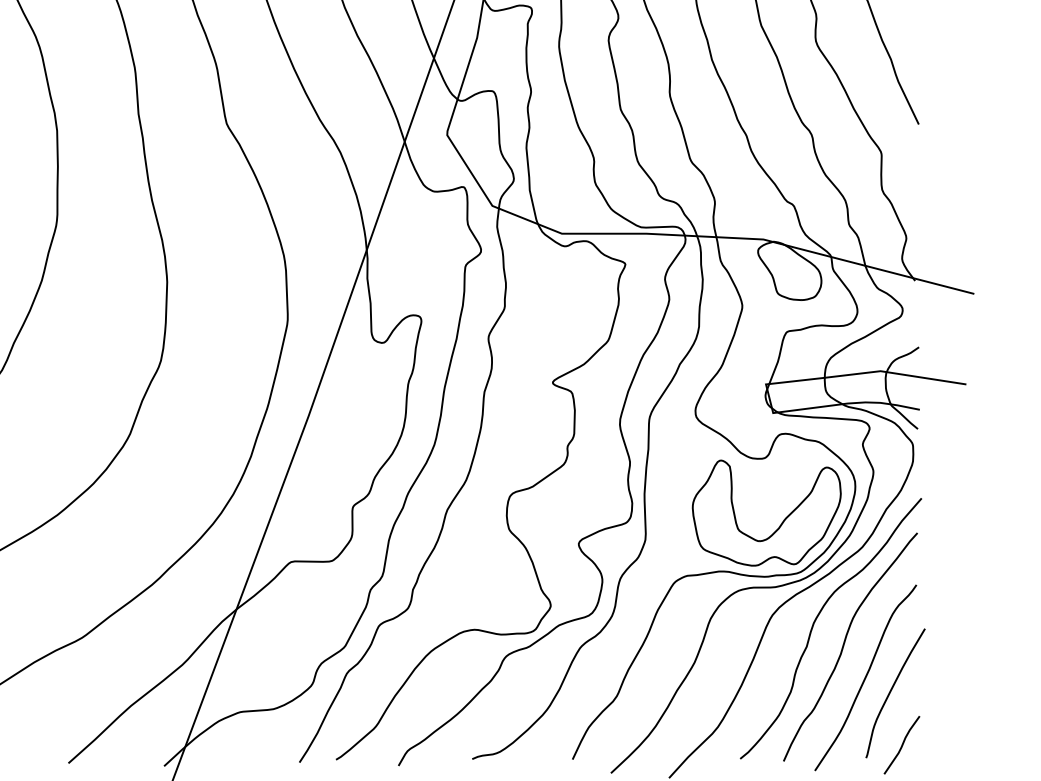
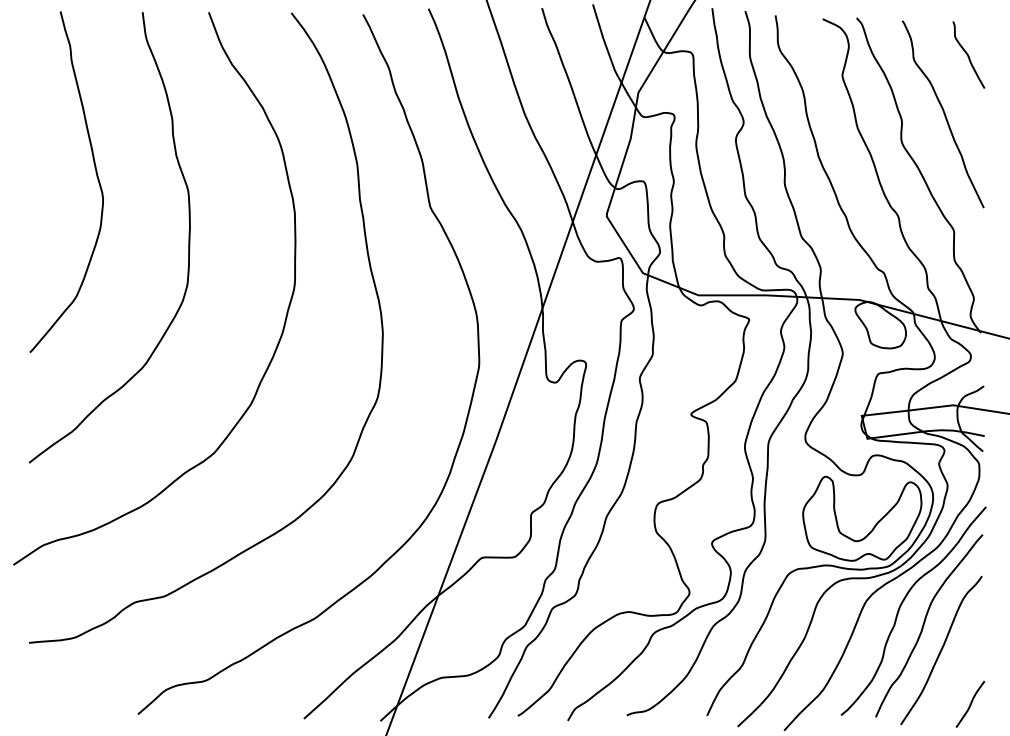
curve: (892, 691) -> (962, 661), removed

